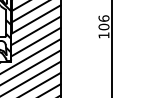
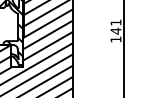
text: (103, 22) -> (115, 26), 106 -> 141

